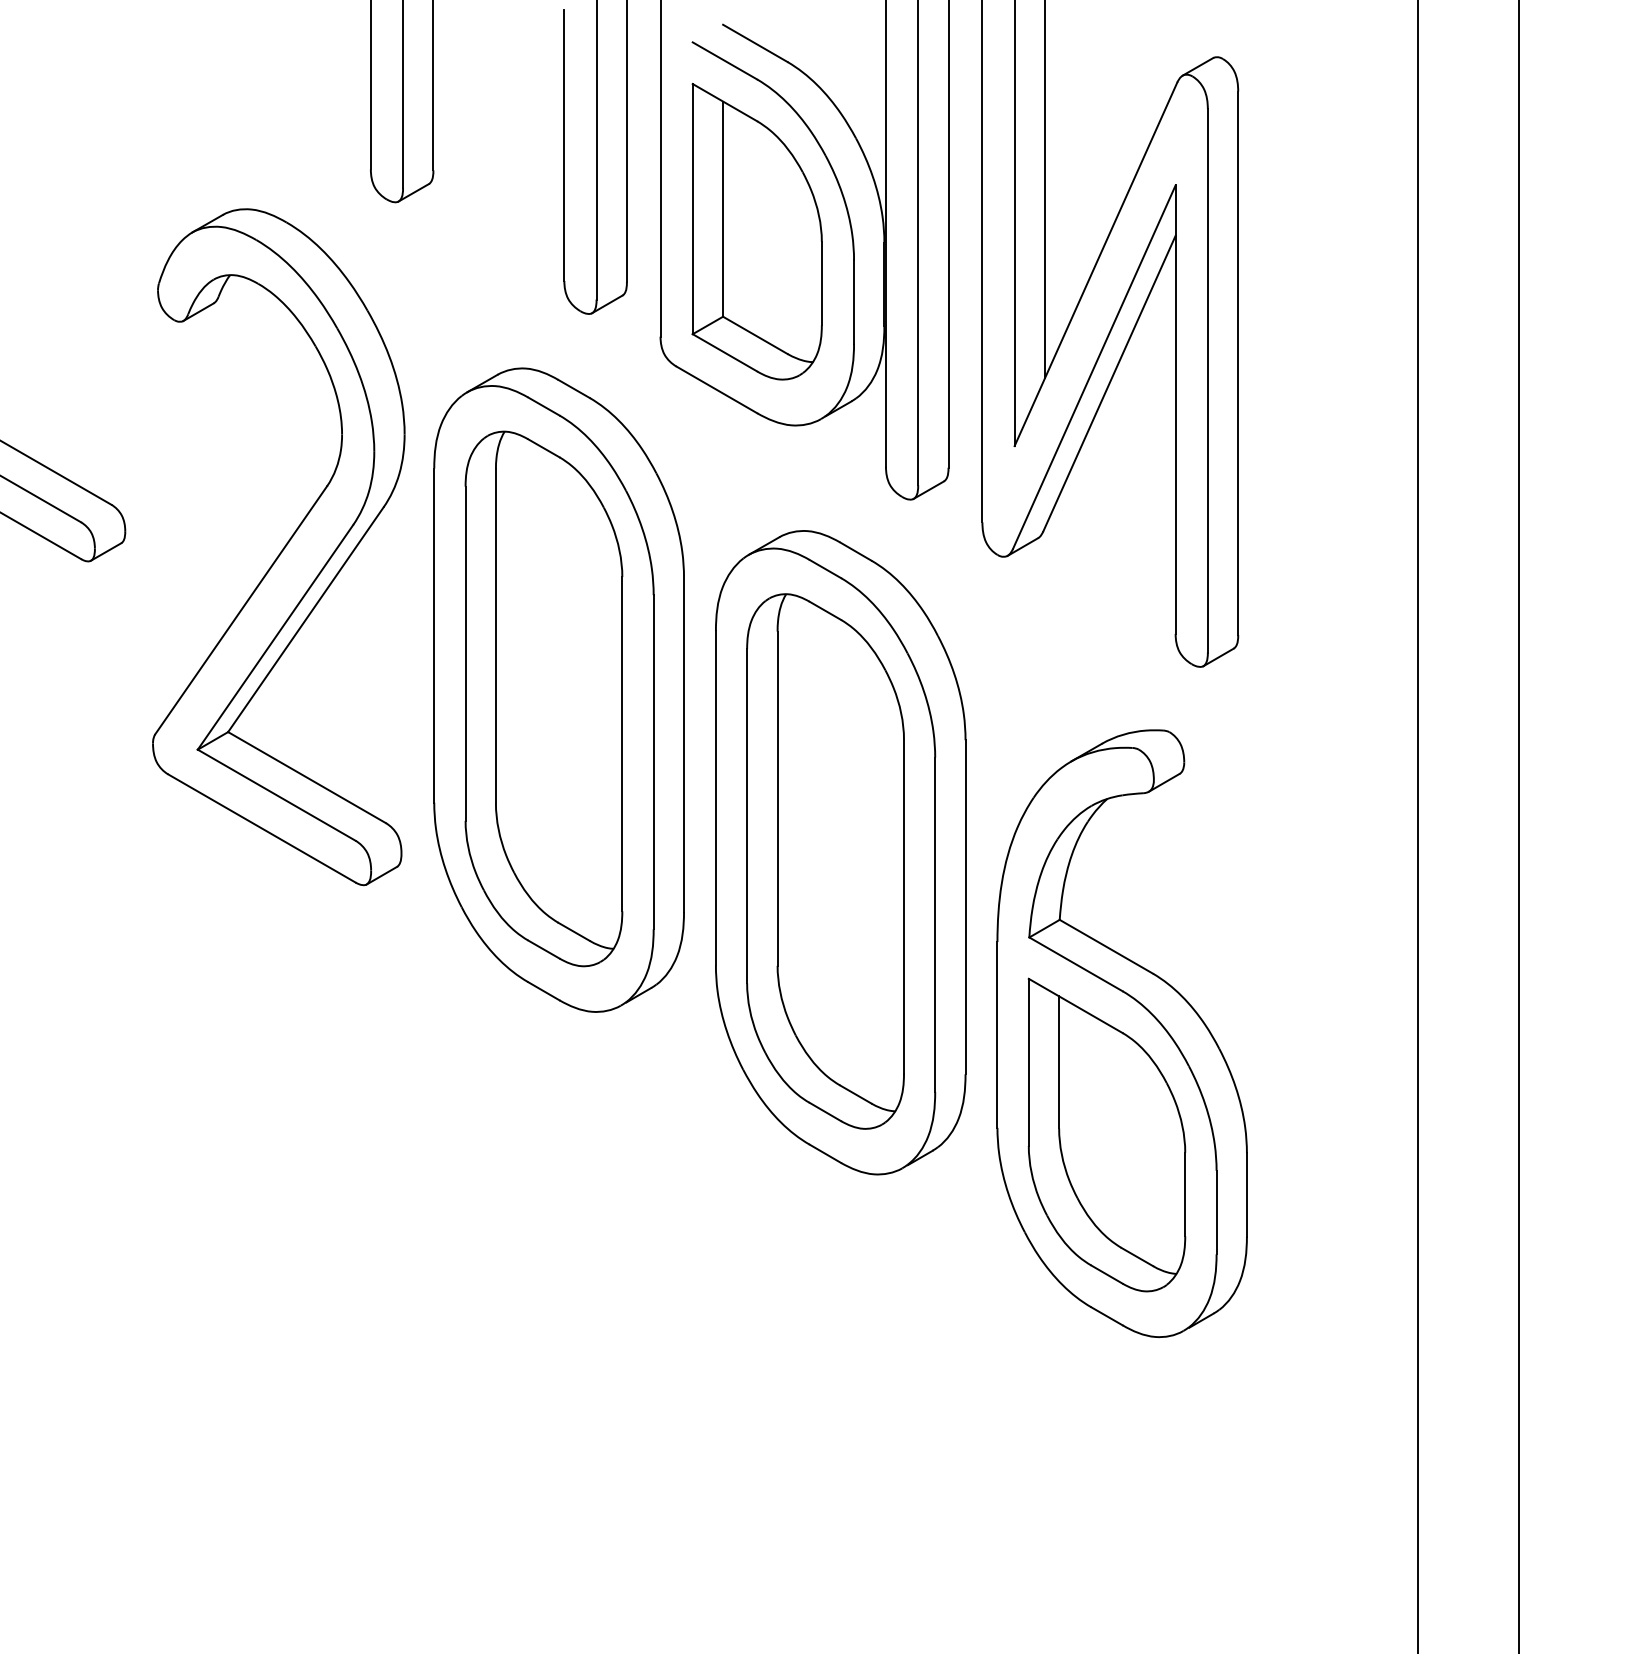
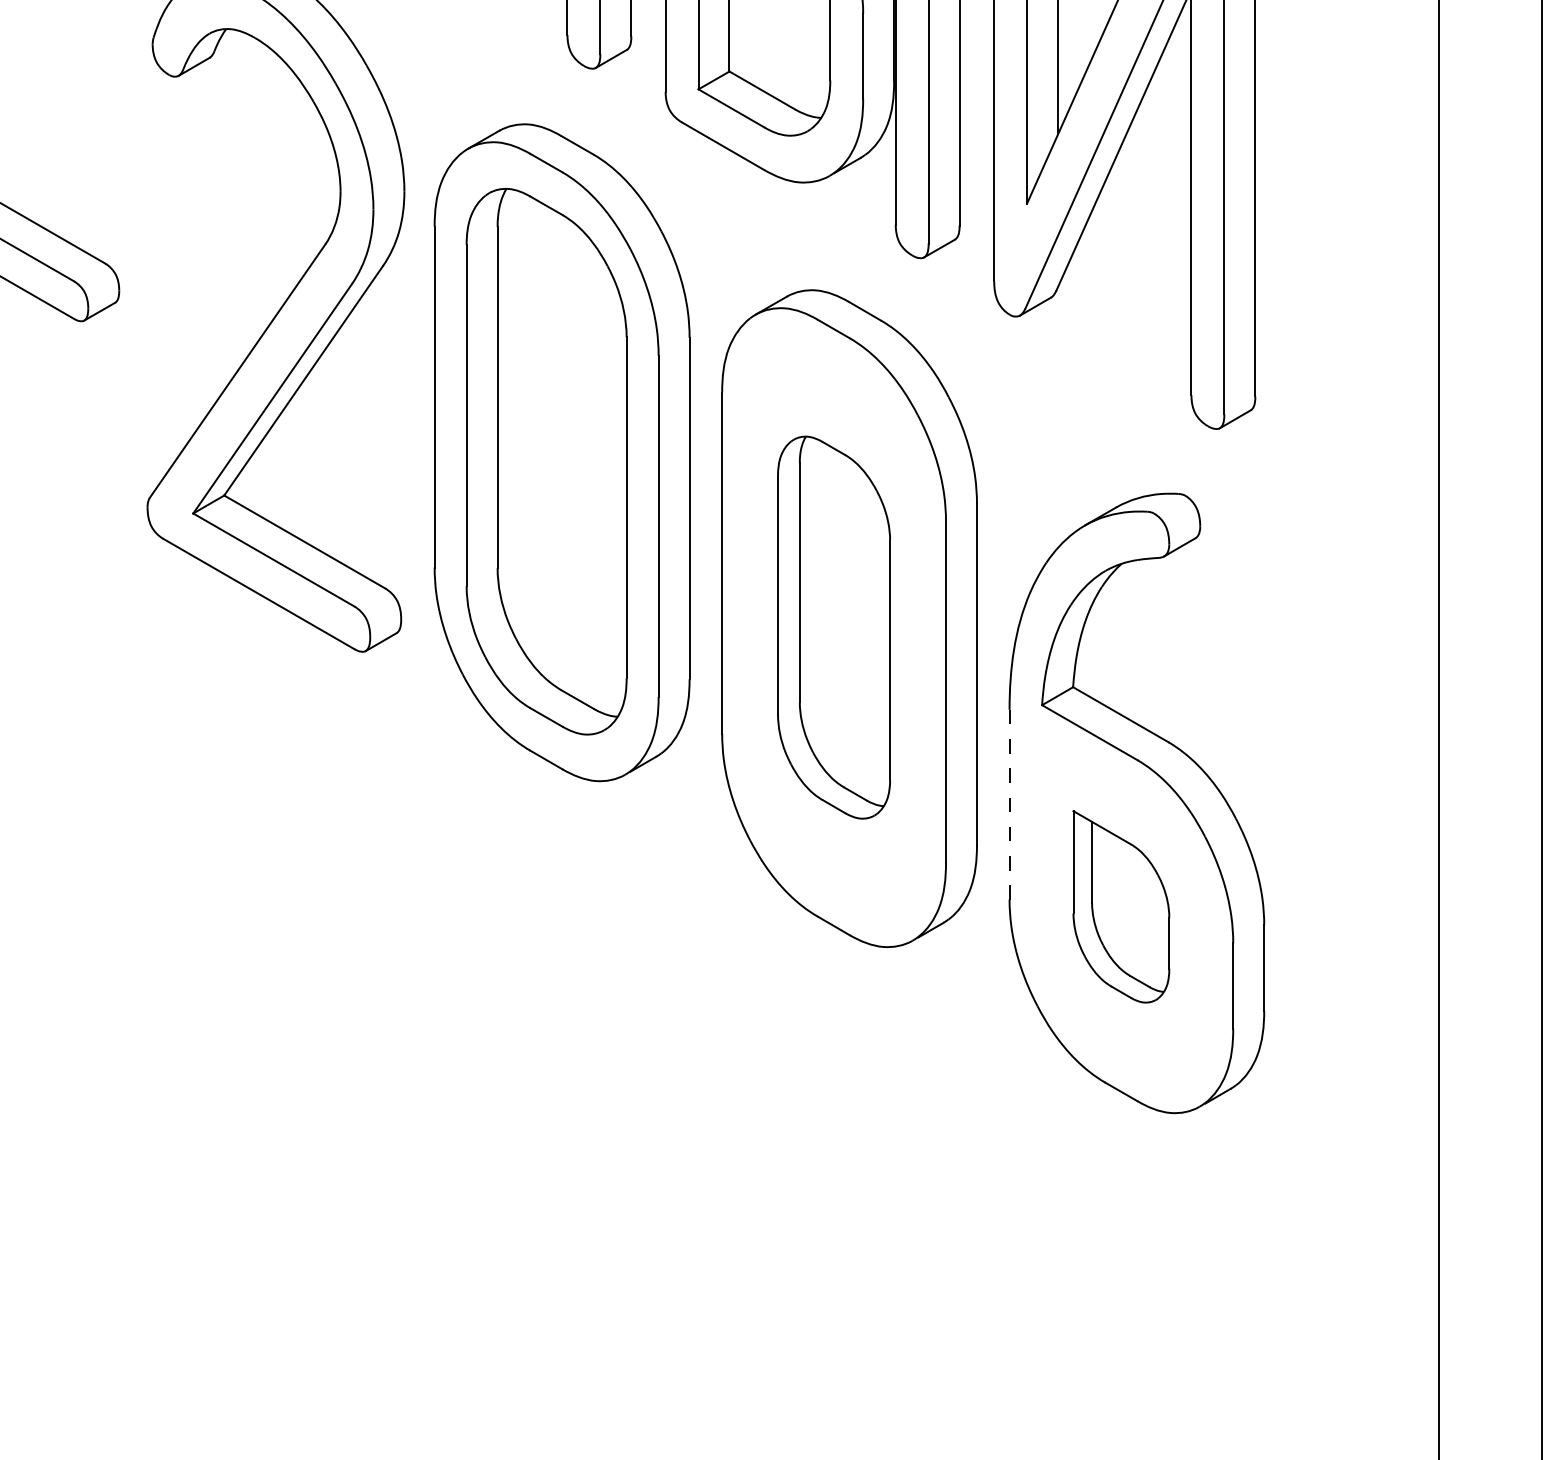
part: (825, 861) -> (834, 627), size x0.7
line: (997, 1034) -> (1009, 804), solid -> dashed
part: (1106, 1134) -> (1120, 906), size x0.6

